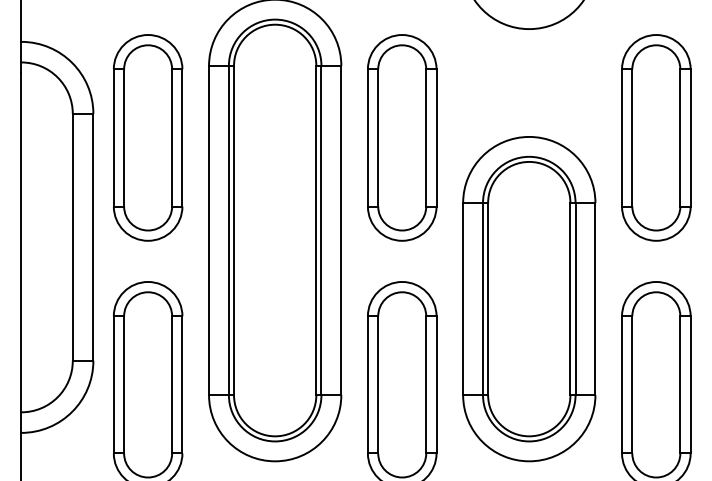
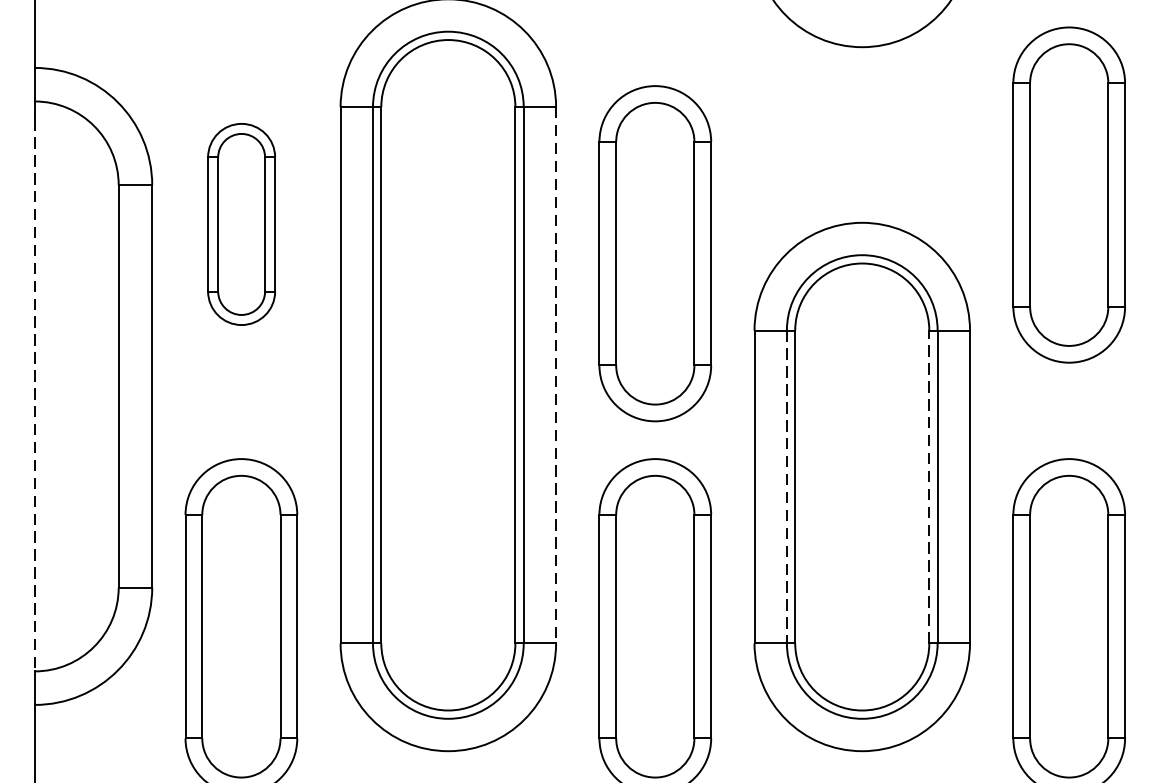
part: (148, 137) -> (242, 223), size x0.6
part: (402, 137) -> (655, 253), moved
part: (656, 137) -> (1069, 194), moved
line: (341, 230) -> (556, 375), solid -> dashed
line: (21, 243) -> (35, 396), solid -> dashed
line: (570, 298) -> (929, 485), solid -> dashed
line: (483, 299) -> (787, 487), solid -> dashed

